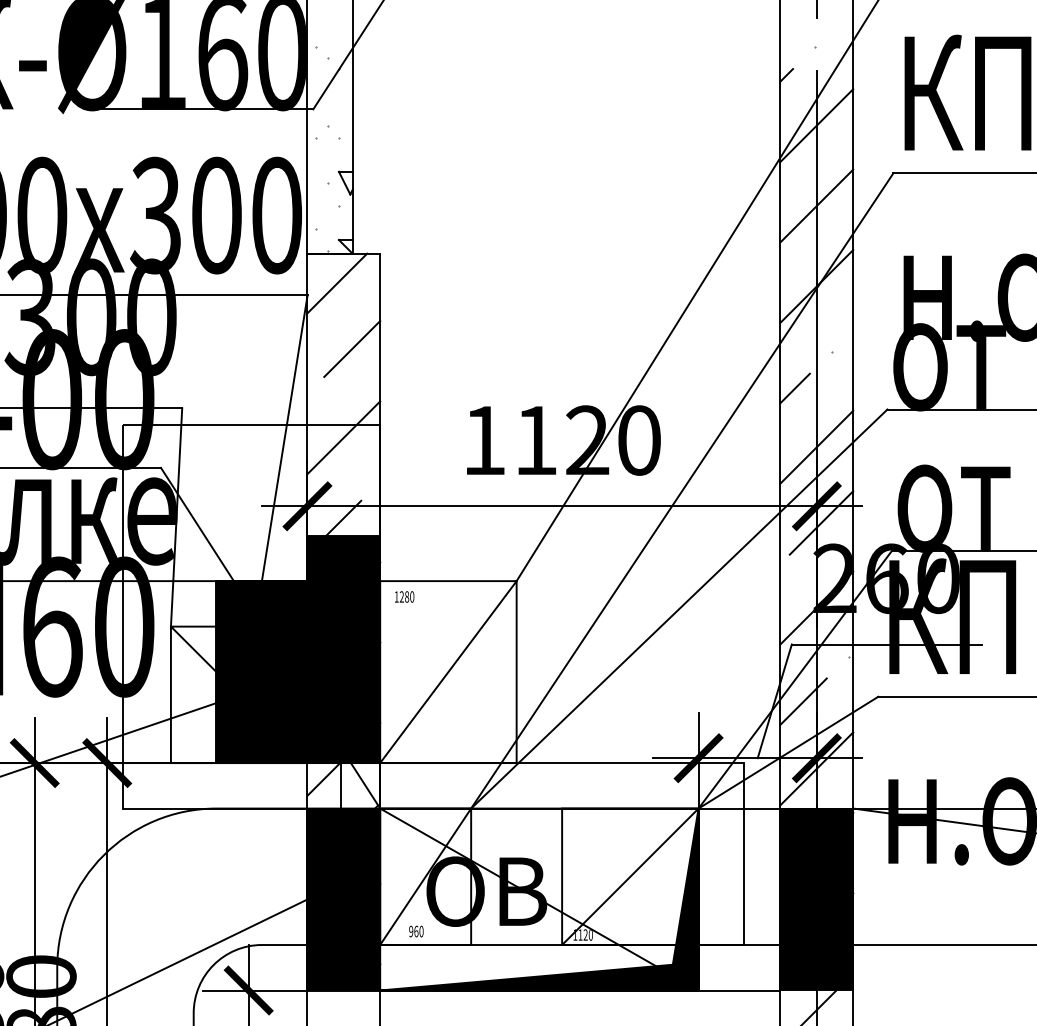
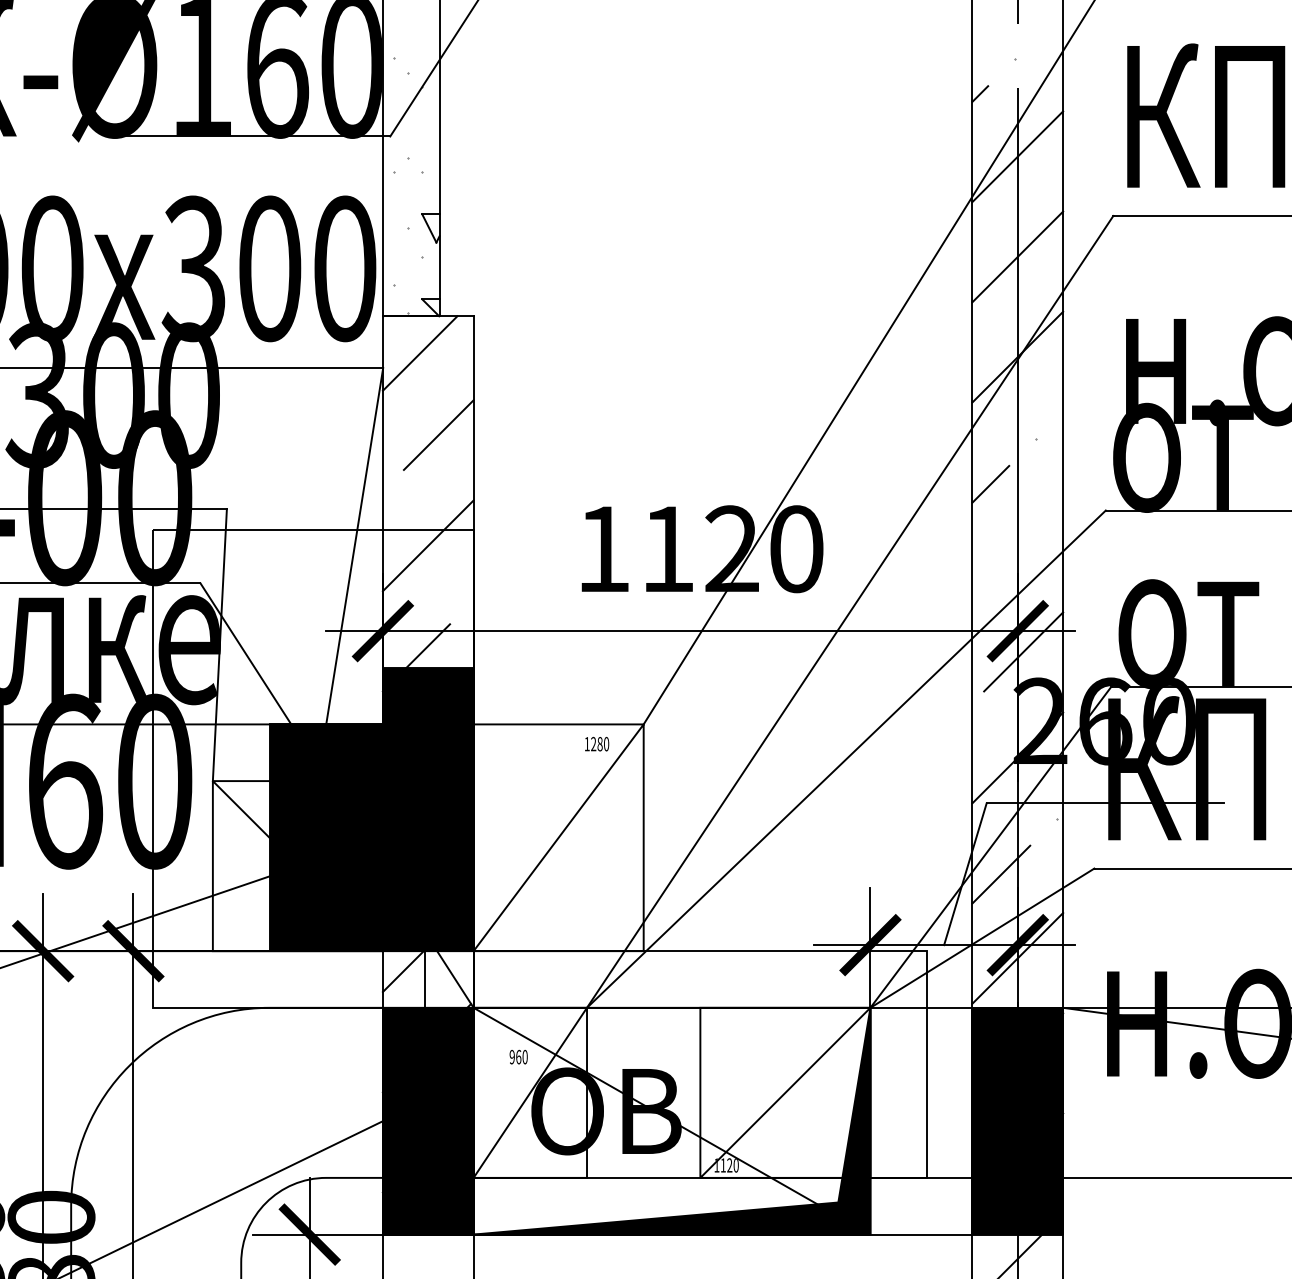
line: (816, 447) -> (1017, 557), removed
text: (404, 596) -> (597, 743), moved
text: (416, 931) -> (518, 1056), moved

